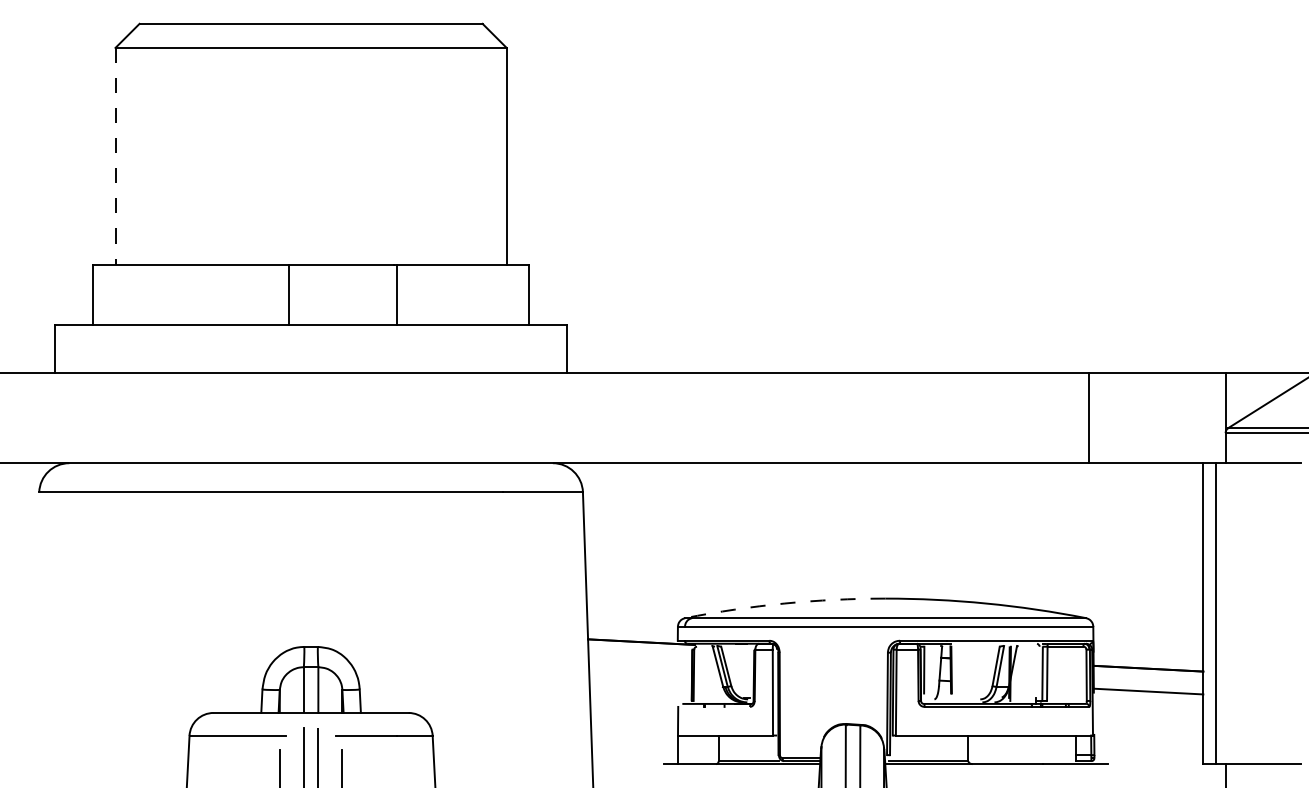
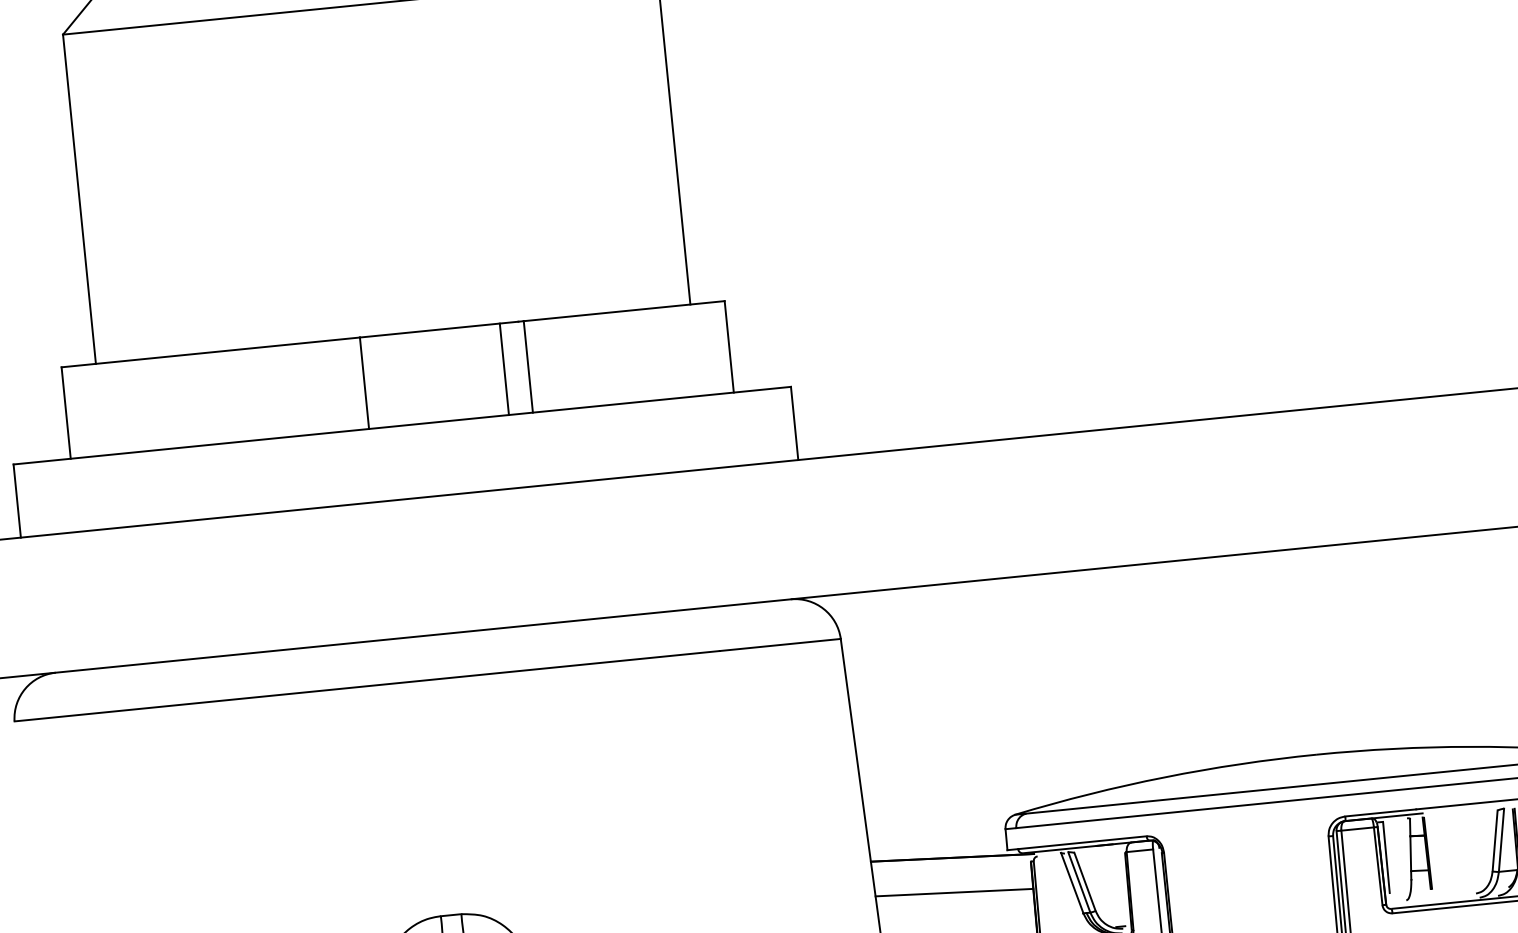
line: (115, 156) -> (79, 199), dashed -> solid
line: (381, 294) -> (504, 368), added
arc: (784, 603) -> (1163, 777), dashed -> solid
line: (640, 664) -> (954, 891), added

